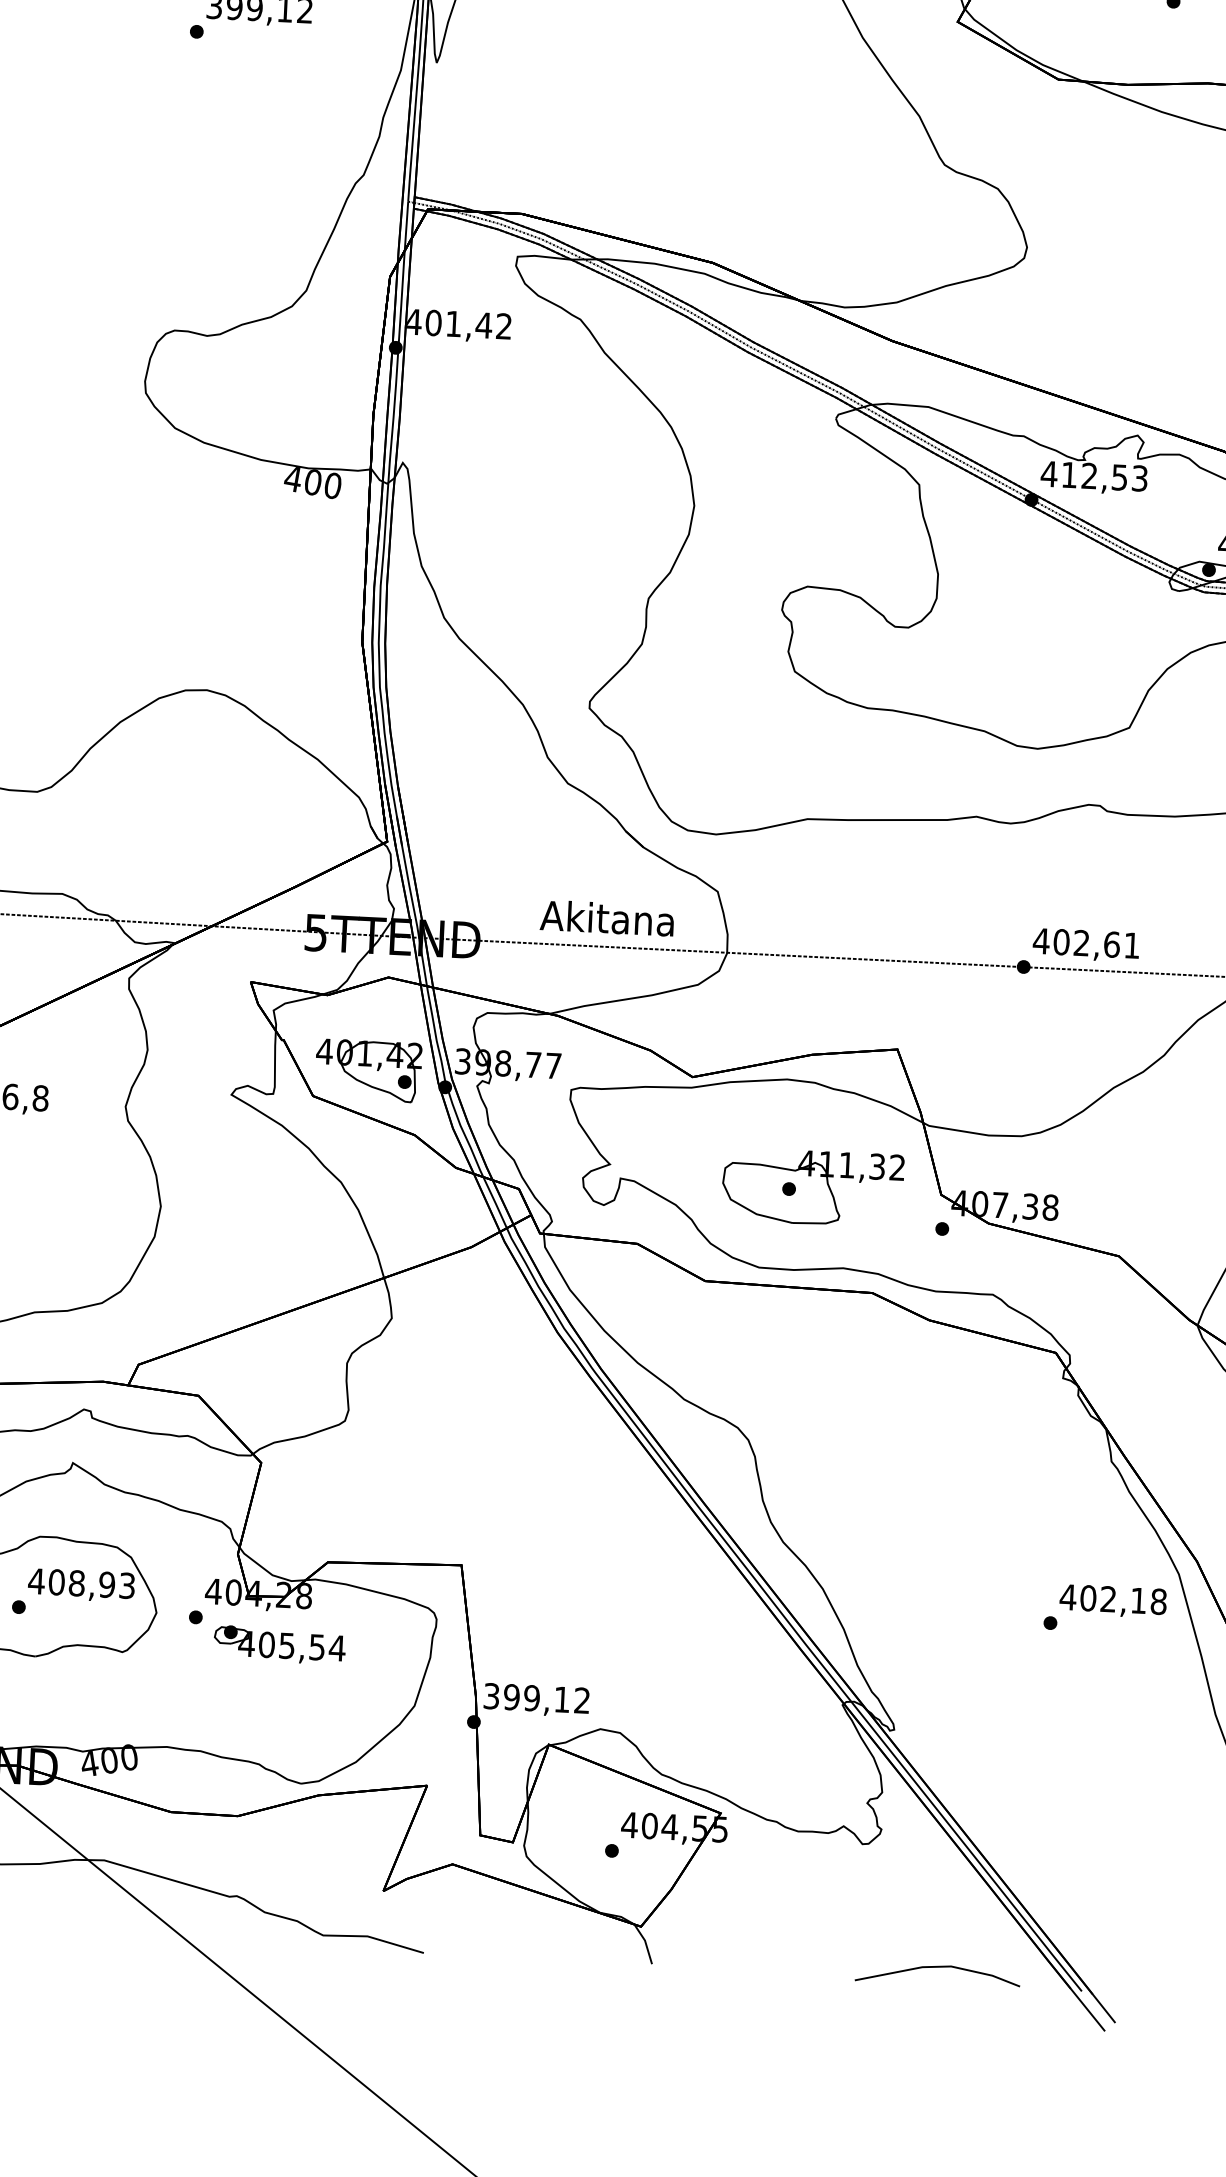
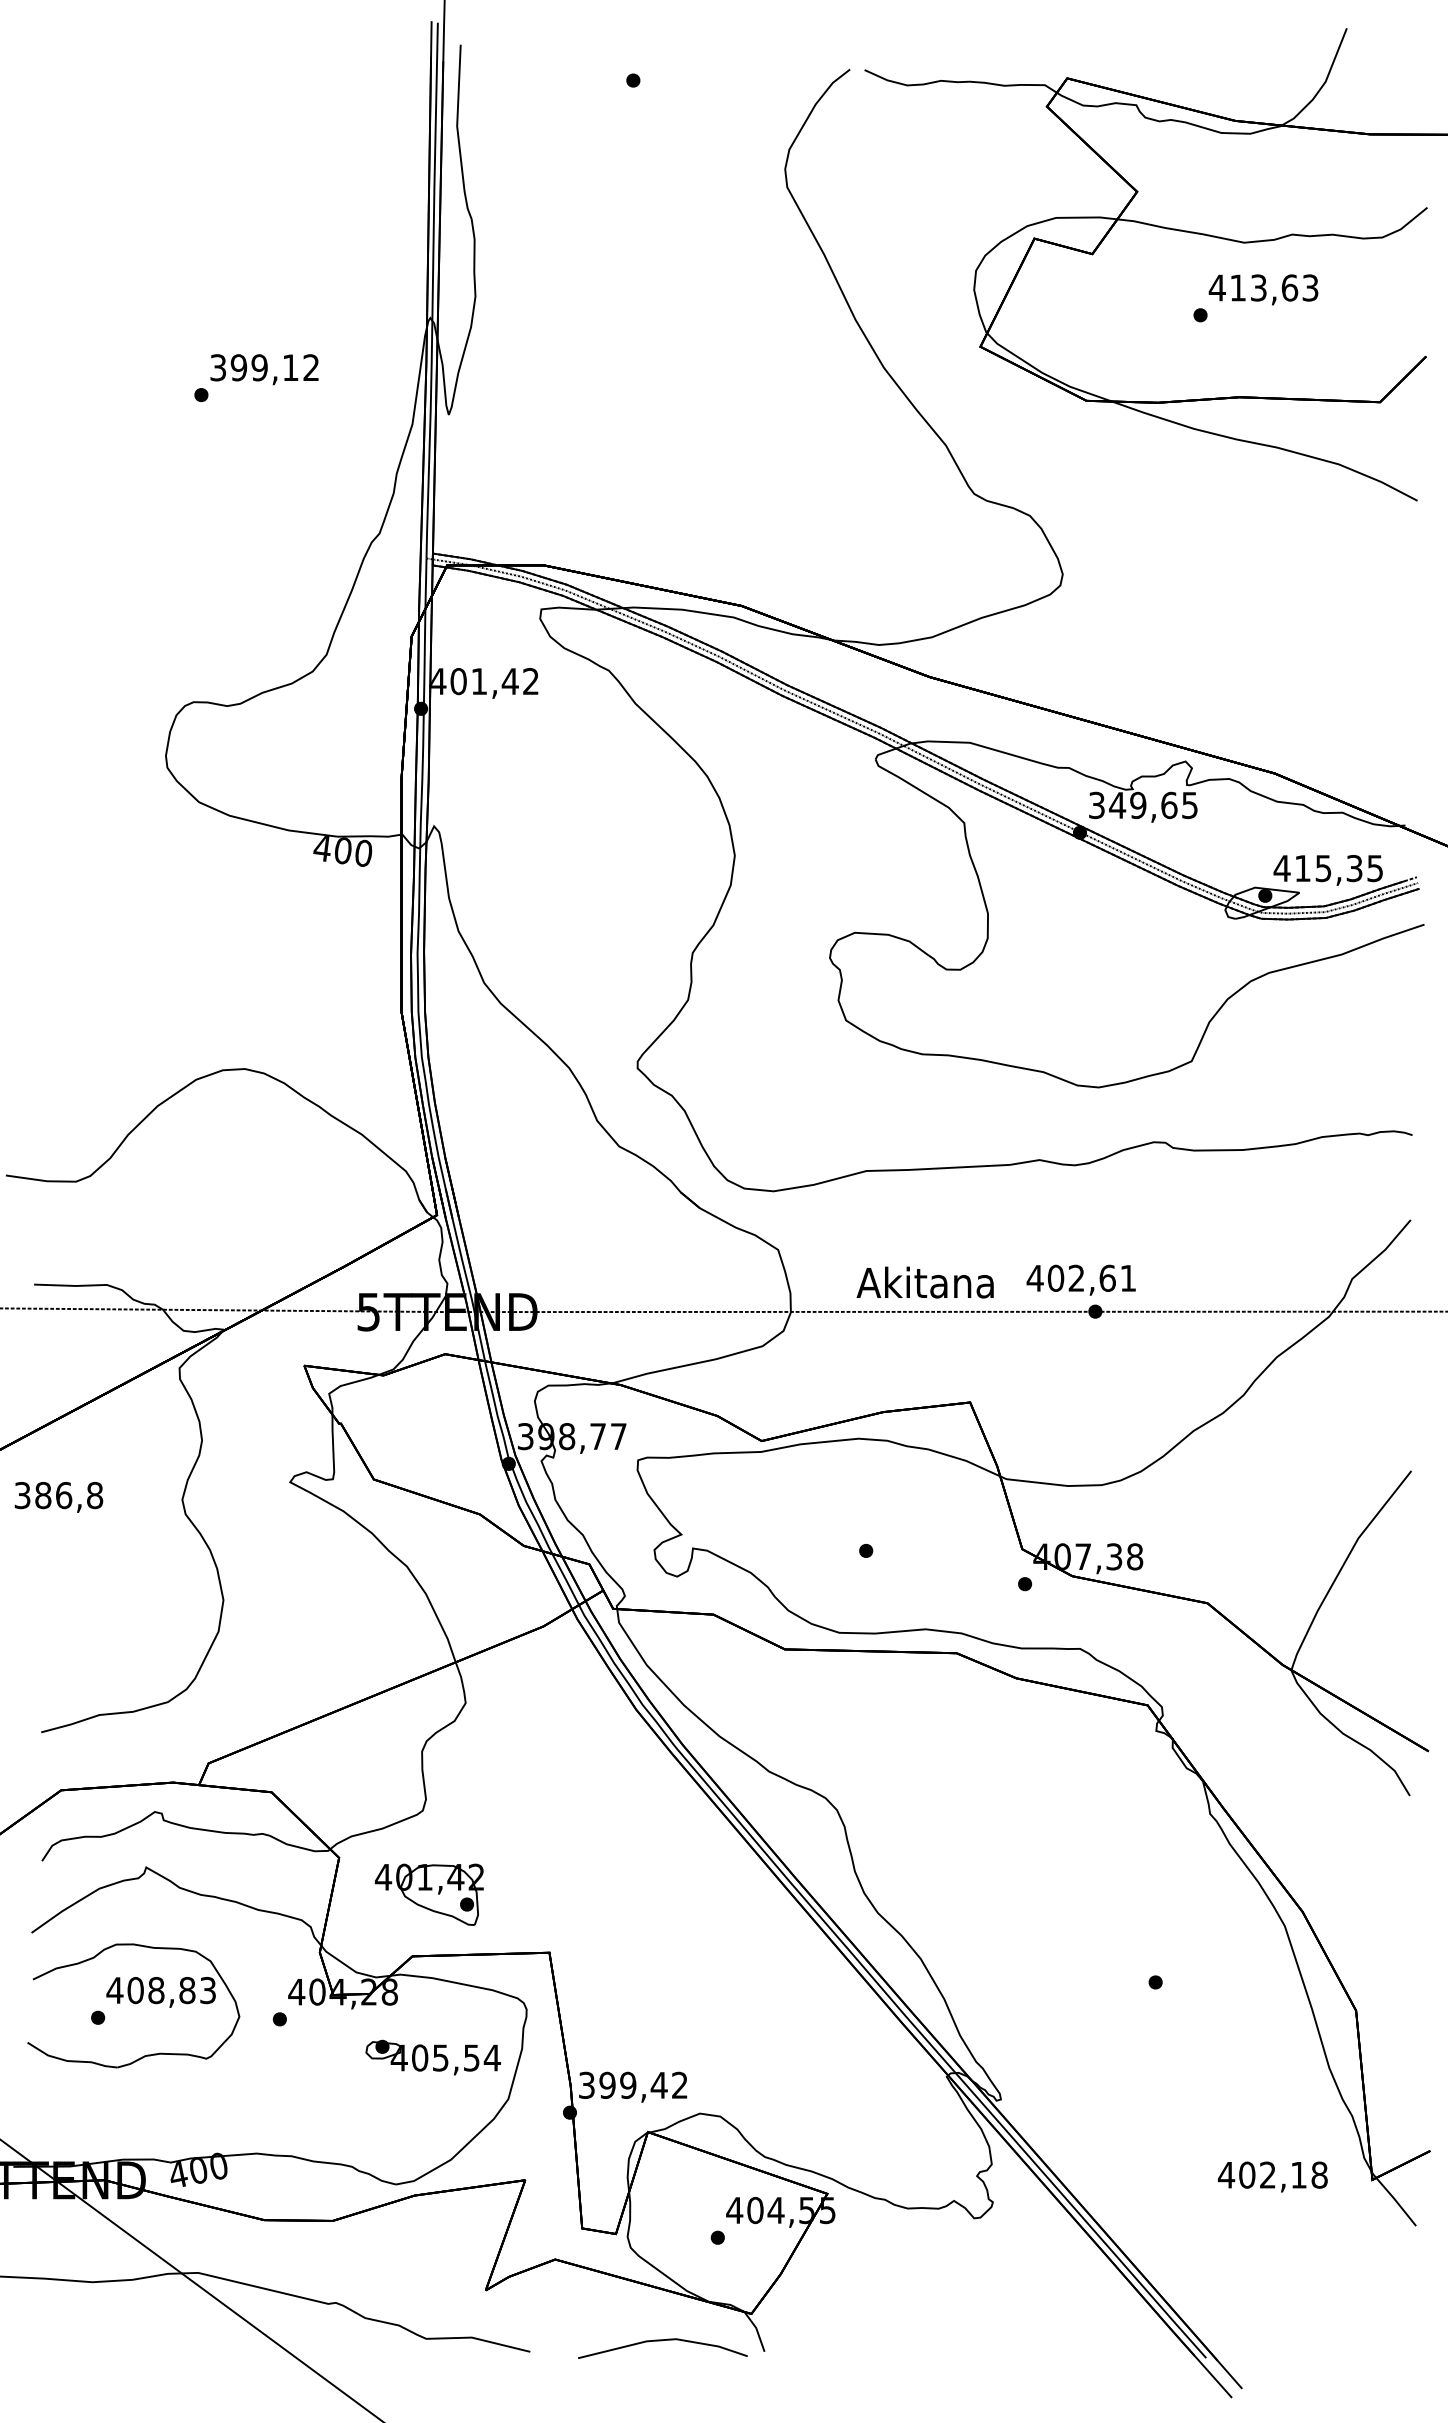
text: (1093, 476) -> (1142, 805), 412,53 -> 349,65
text: (606, 918) -> (924, 1282), moved
text: (1085, 944) -> (1080, 1279), moved
part: (367, 1070) -> (428, 1894), moved
part: (812, 1187) -> (890, 1548), removed
text: (107, 1584) -> (187, 1990), 408,93 -> 408,83
text: (1112, 1600) -> (1272, 2176), moved
part: (279, 1644) -> (432, 2057), moved
text: (561, 1699) -> (658, 2085), 399,12 -> 399,42
line: (937, 1968) -> (662, 2341), moved

